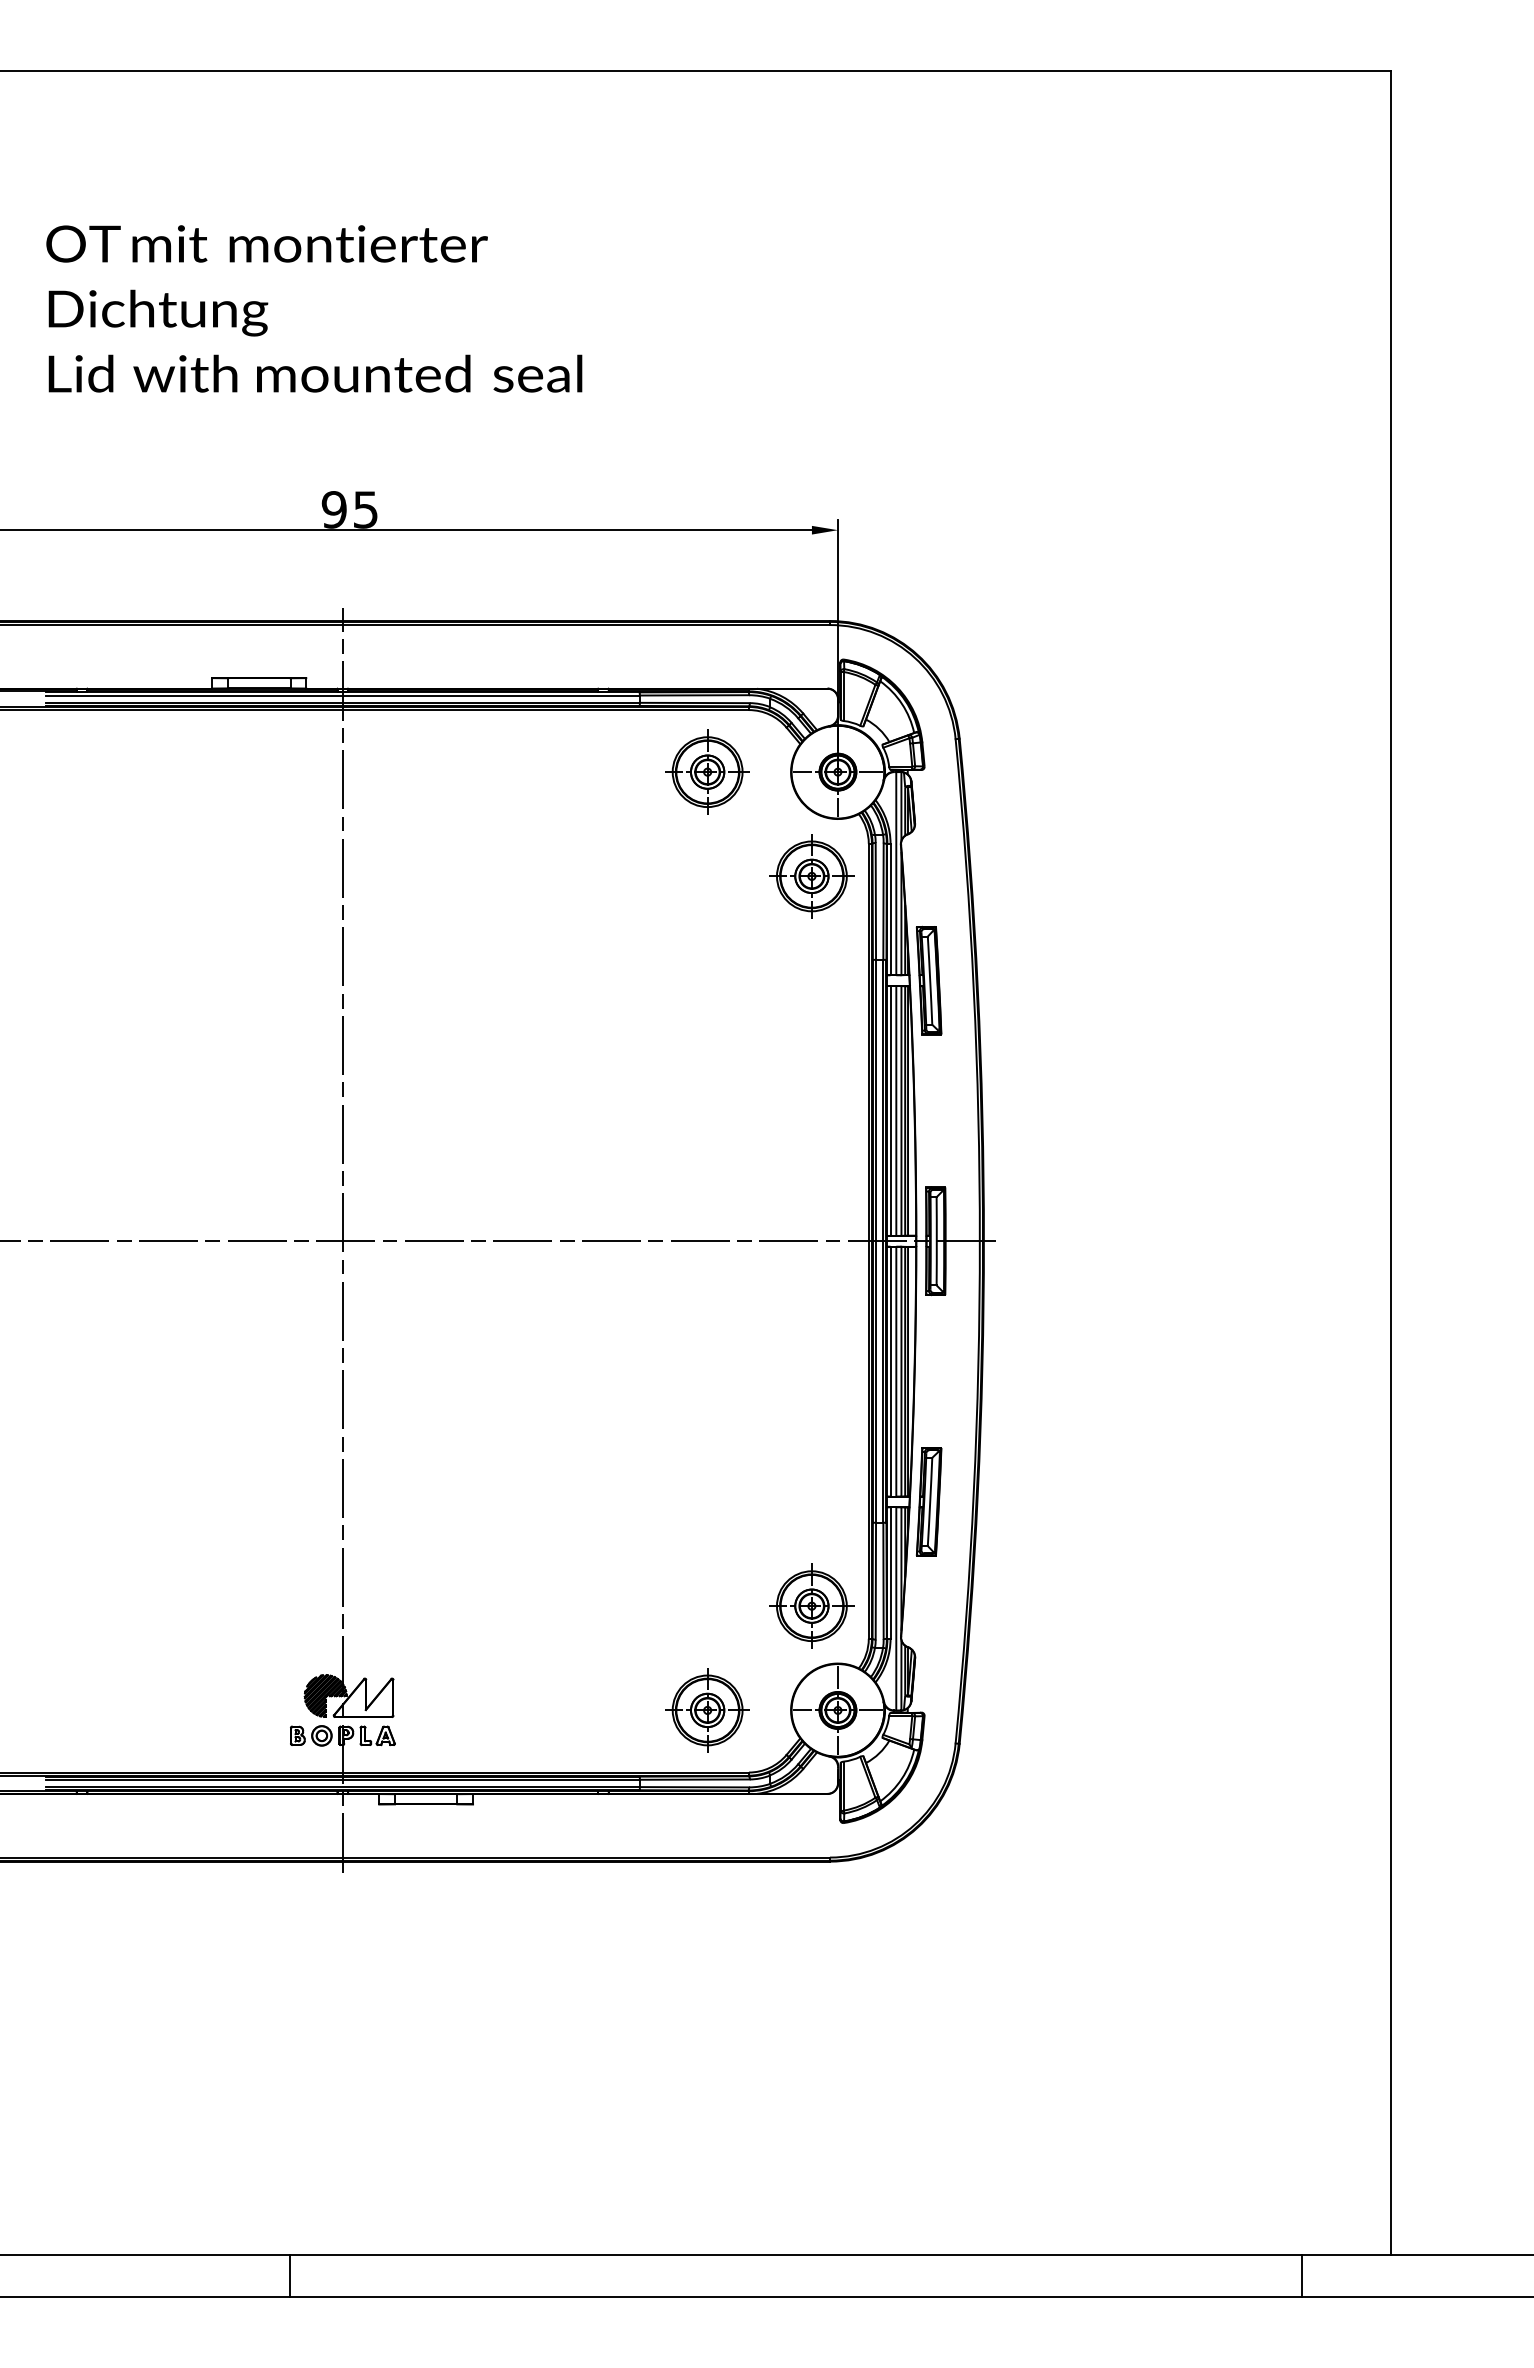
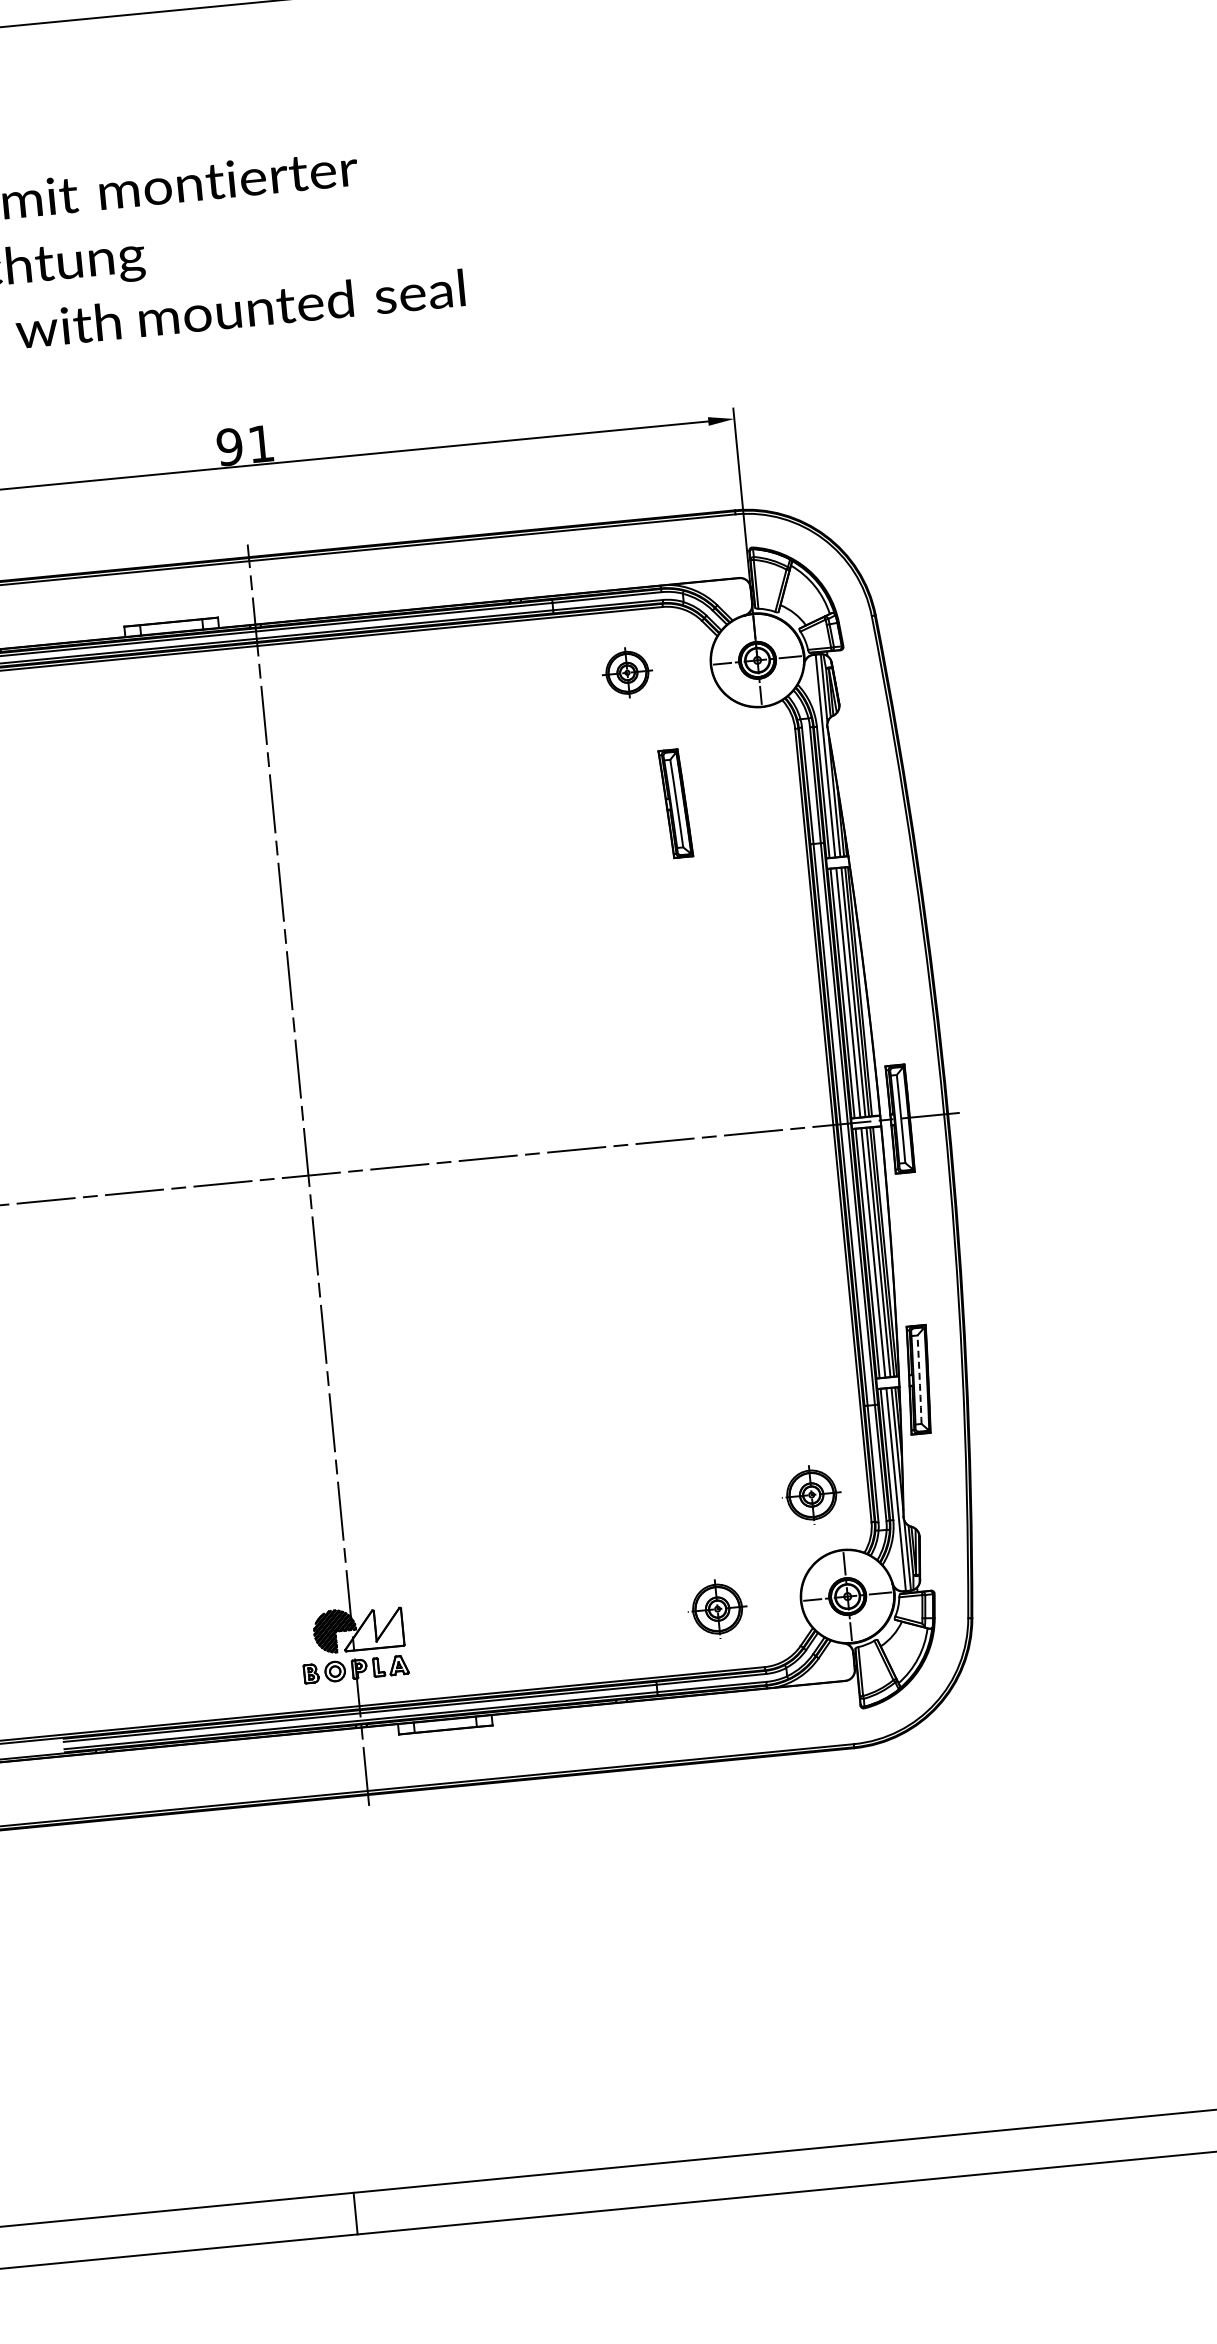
text: (365, 509) -> (260, 443), 95 -> 91
part: (707, 771) -> (627, 672), size x0.6
part: (811, 876) -> (741, 767), removed
part: (928, 980) -> (675, 803), moved
arc: (930, 1501) -> (919, 1379), solid -> dashed
part: (811, 1605) -> (811, 1494), size x0.7
part: (707, 1710) -> (717, 1609), size x0.7

